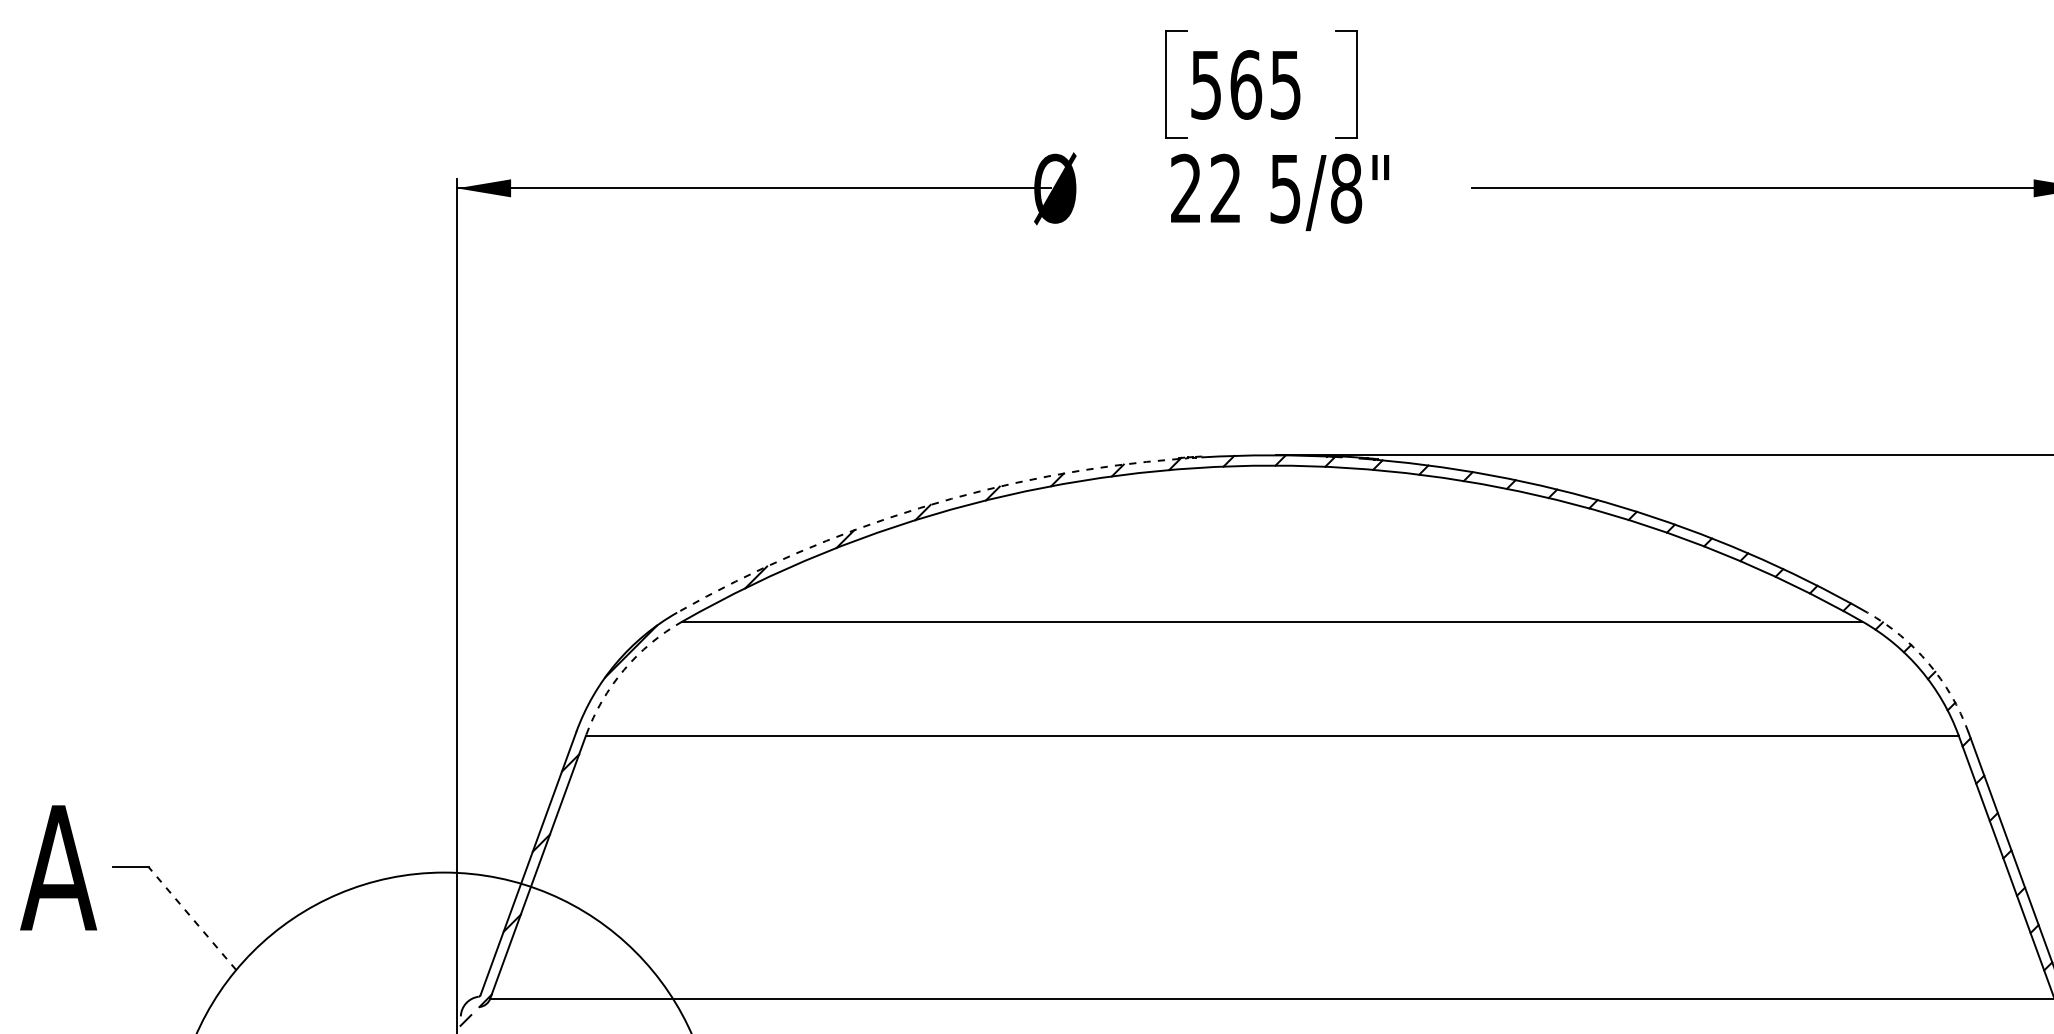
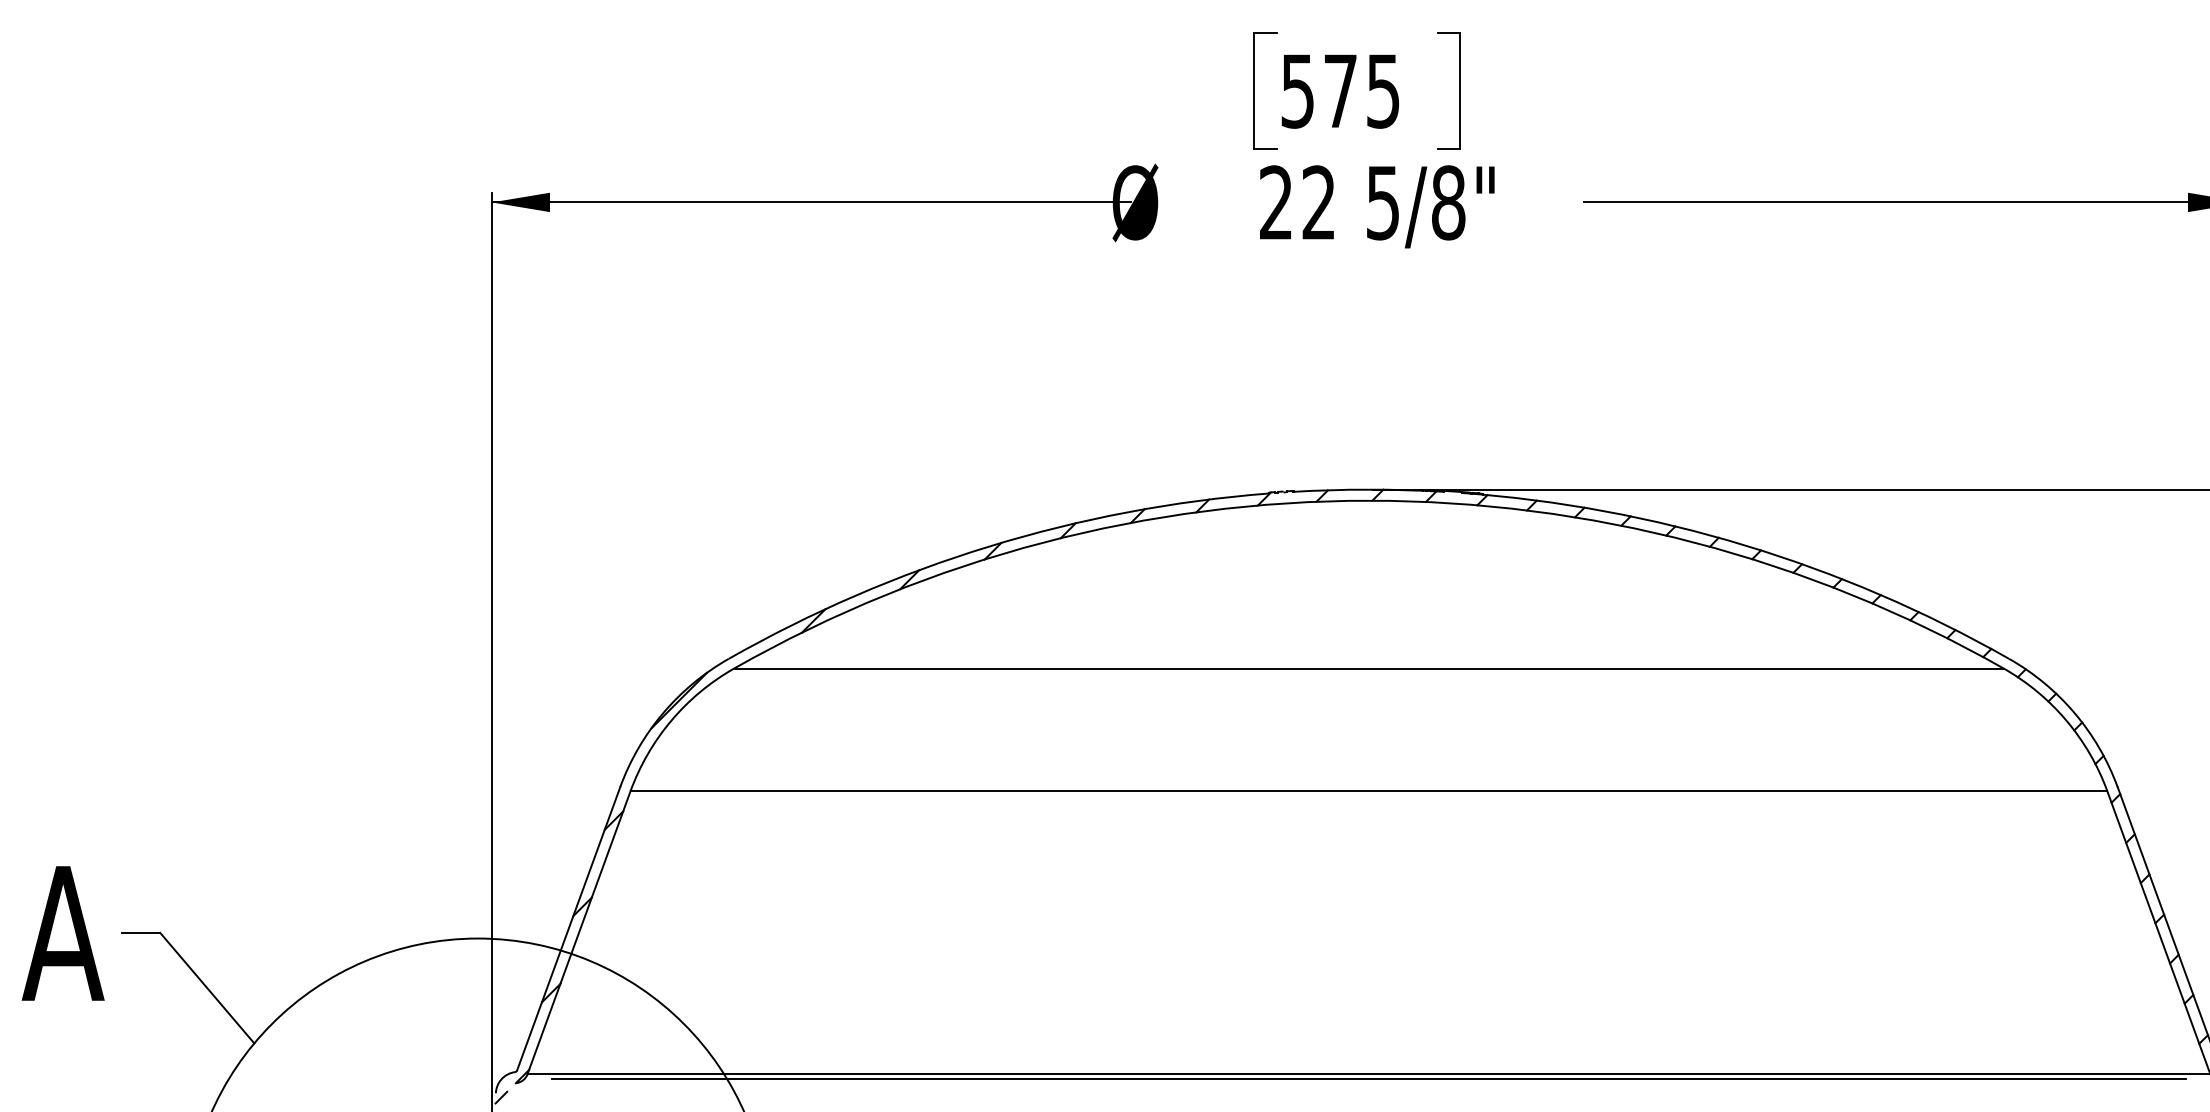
text: (1246, 84) -> (1341, 90), 565 -> 575
arc: (919, 508) -> (989, 546), dashed -> solid
arc: (1928, 663) -> (2074, 713), dashed -> solid
arc: (624, 670) -> (671, 721), dashed -> solid
line: (192, 918) -> (207, 987), dashed -> solid
line: (1272, 1003) -> (1369, 1079), added

